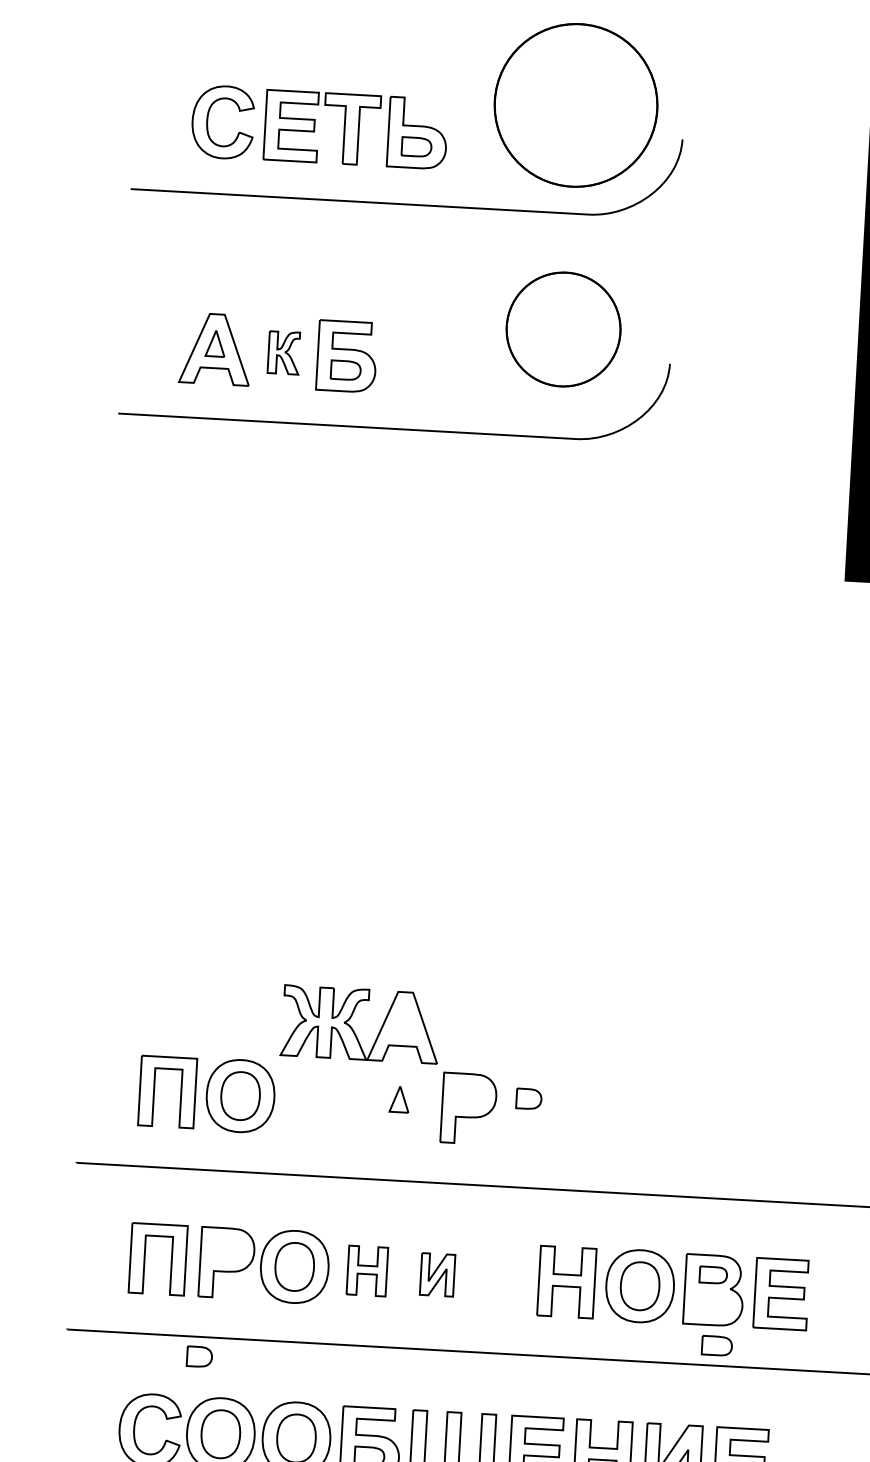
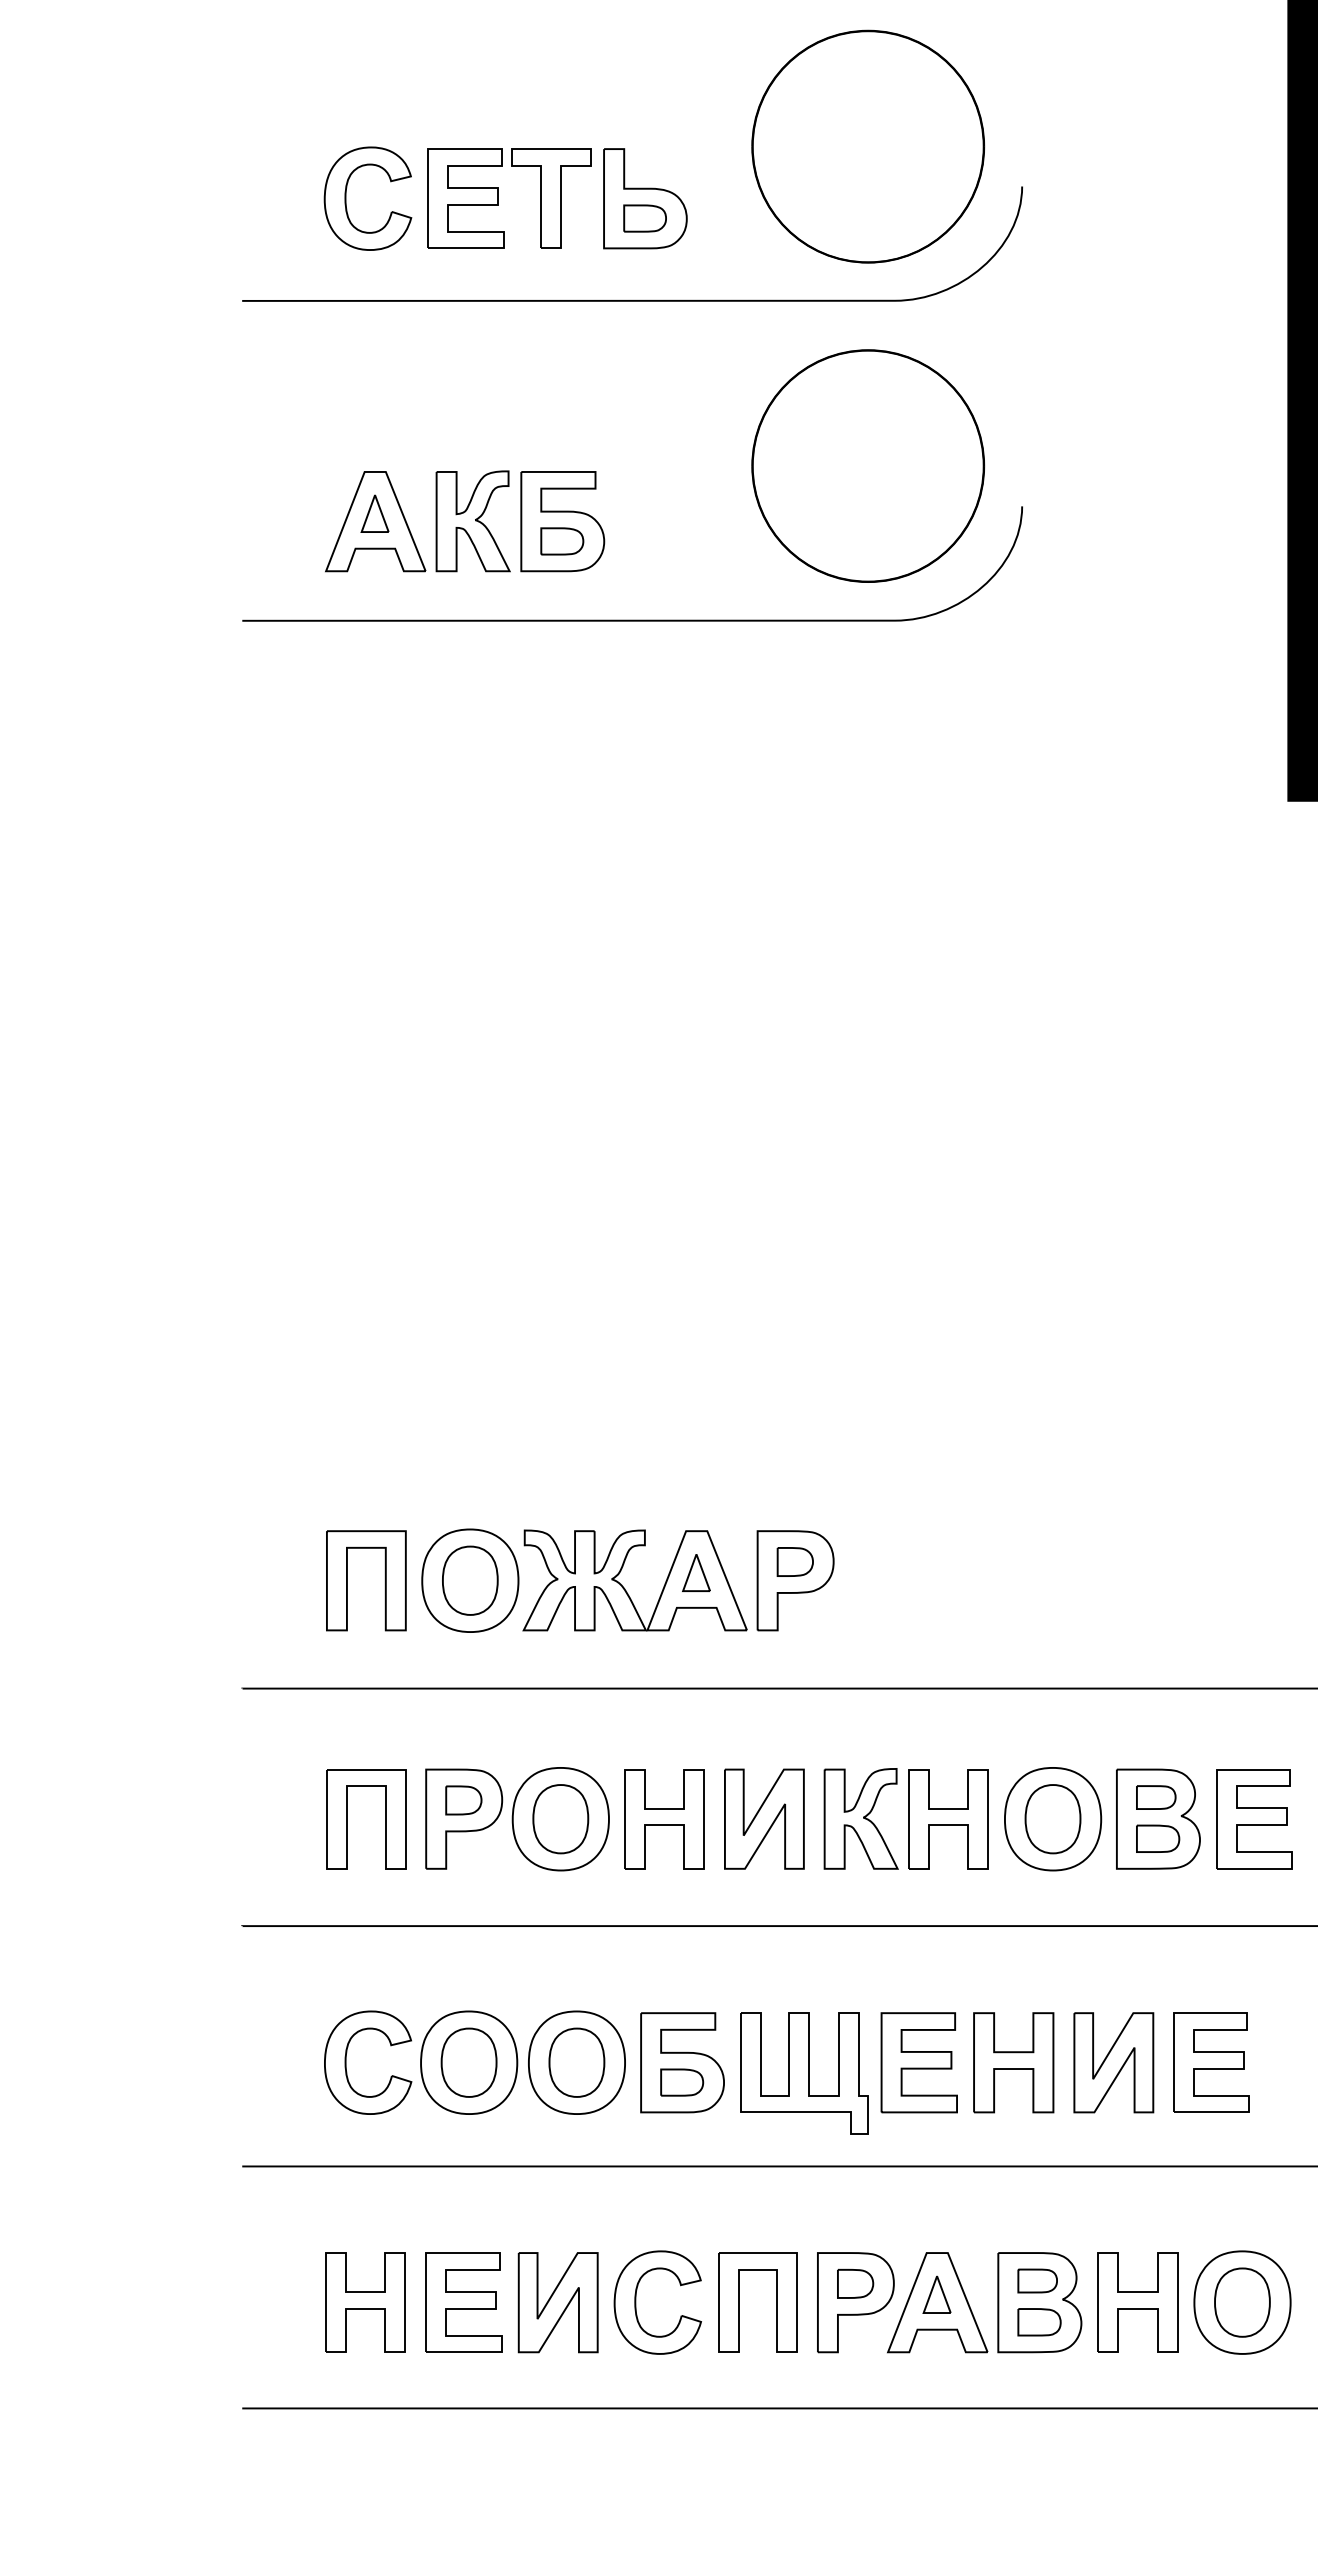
part: (563, 329) -> (868, 465), size x1.43
part: (283, 352) -> (472, 521), size x1.67
part: (353, 1029) -> (625, 1588), moved
part: (528, 1098) -> (794, 1561), moved
part: (367, 1271) -> (664, 1819), size x1.43
part: (437, 1274) -> (764, 1818), size x1.67
part: (505, 1278) -> (860, 1818), added
part: (717, 1345) -> (1158, 1838), moved
part: (199, 1356) -> (463, 1800), moved

